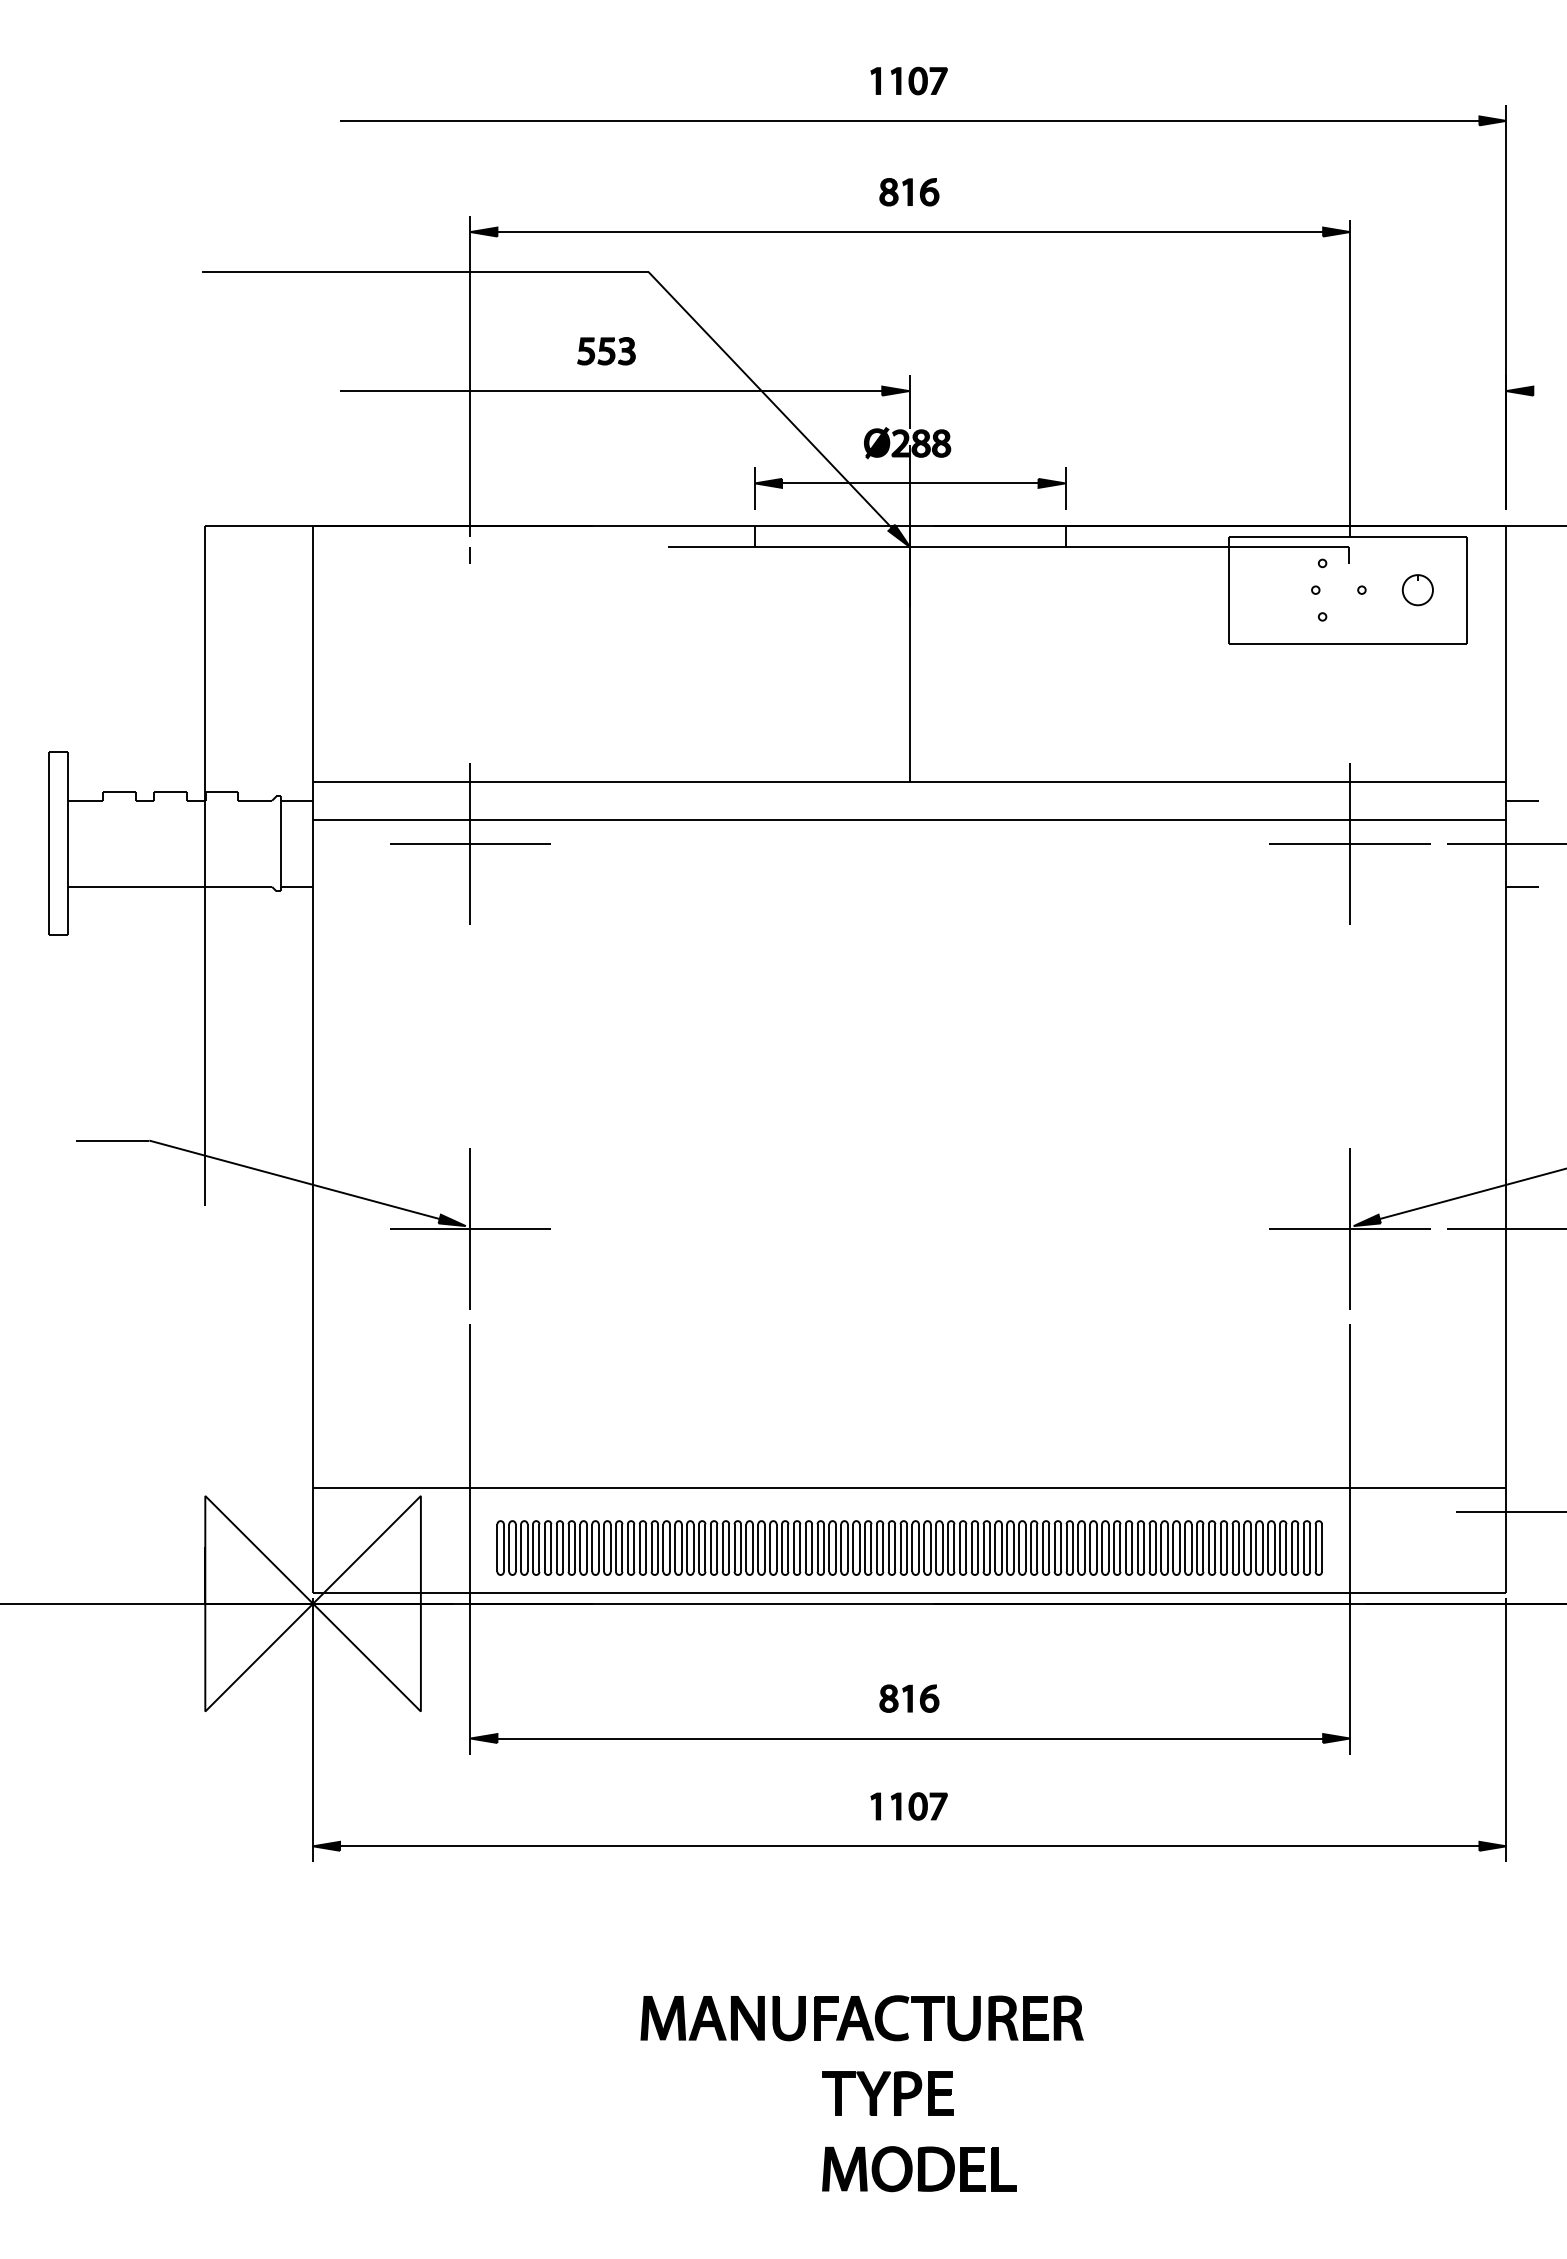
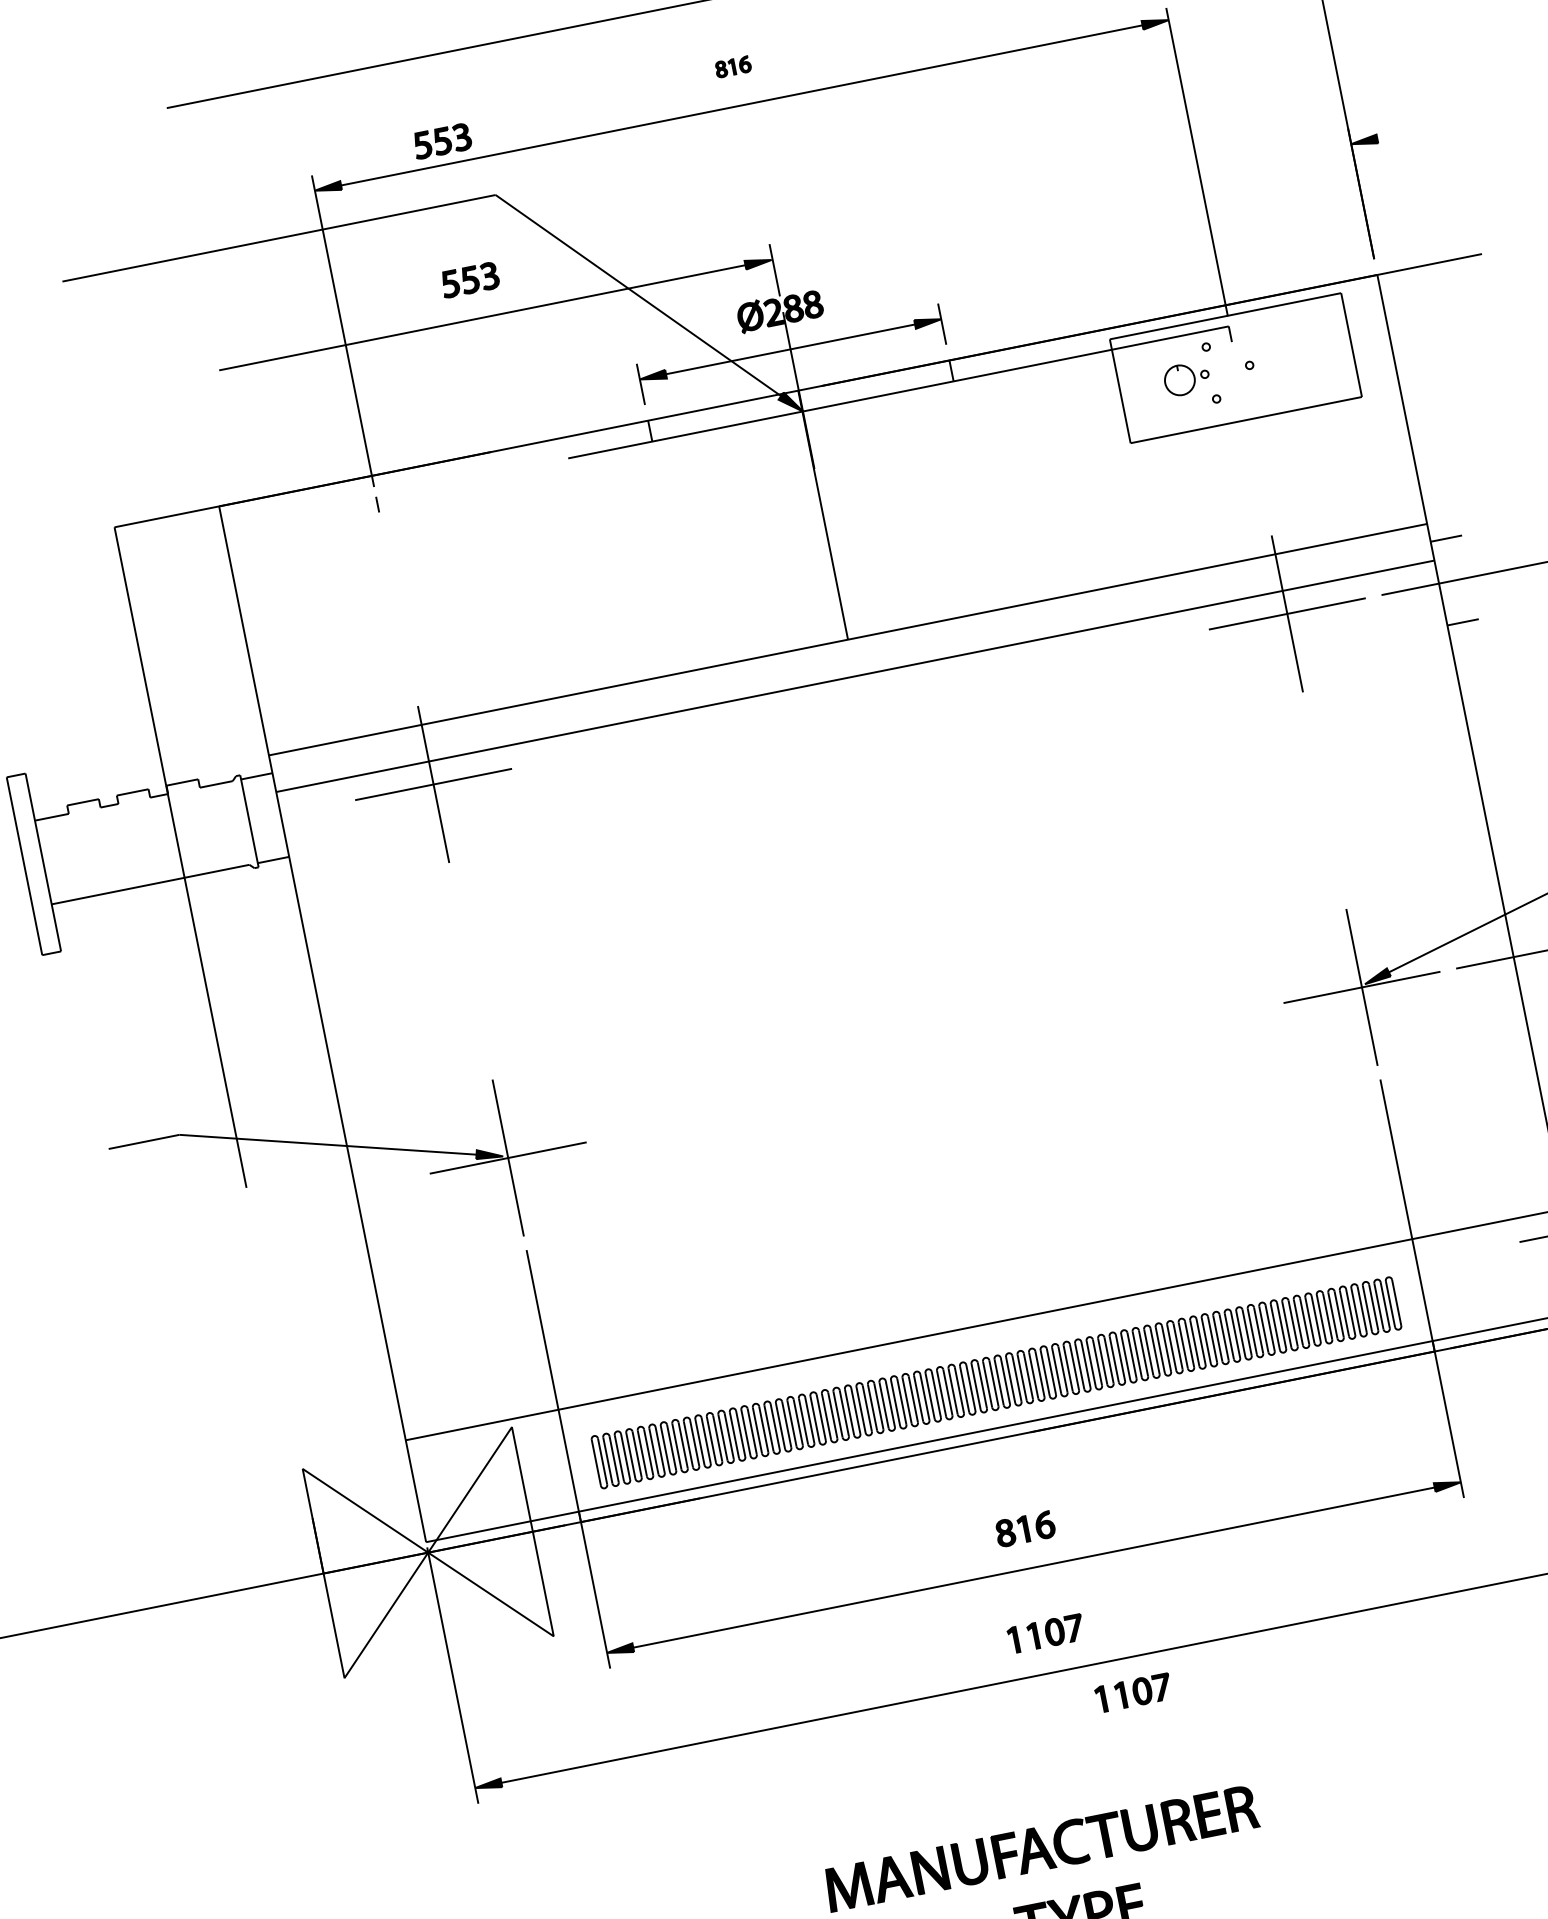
part: (909, 192) -> (733, 67), size x0.6
part: (606, 208) -> (442, 141), added
part: (1417, 590) -> (1179, 380), moved
part: (983, 1882) -> (1132, 1693), added

